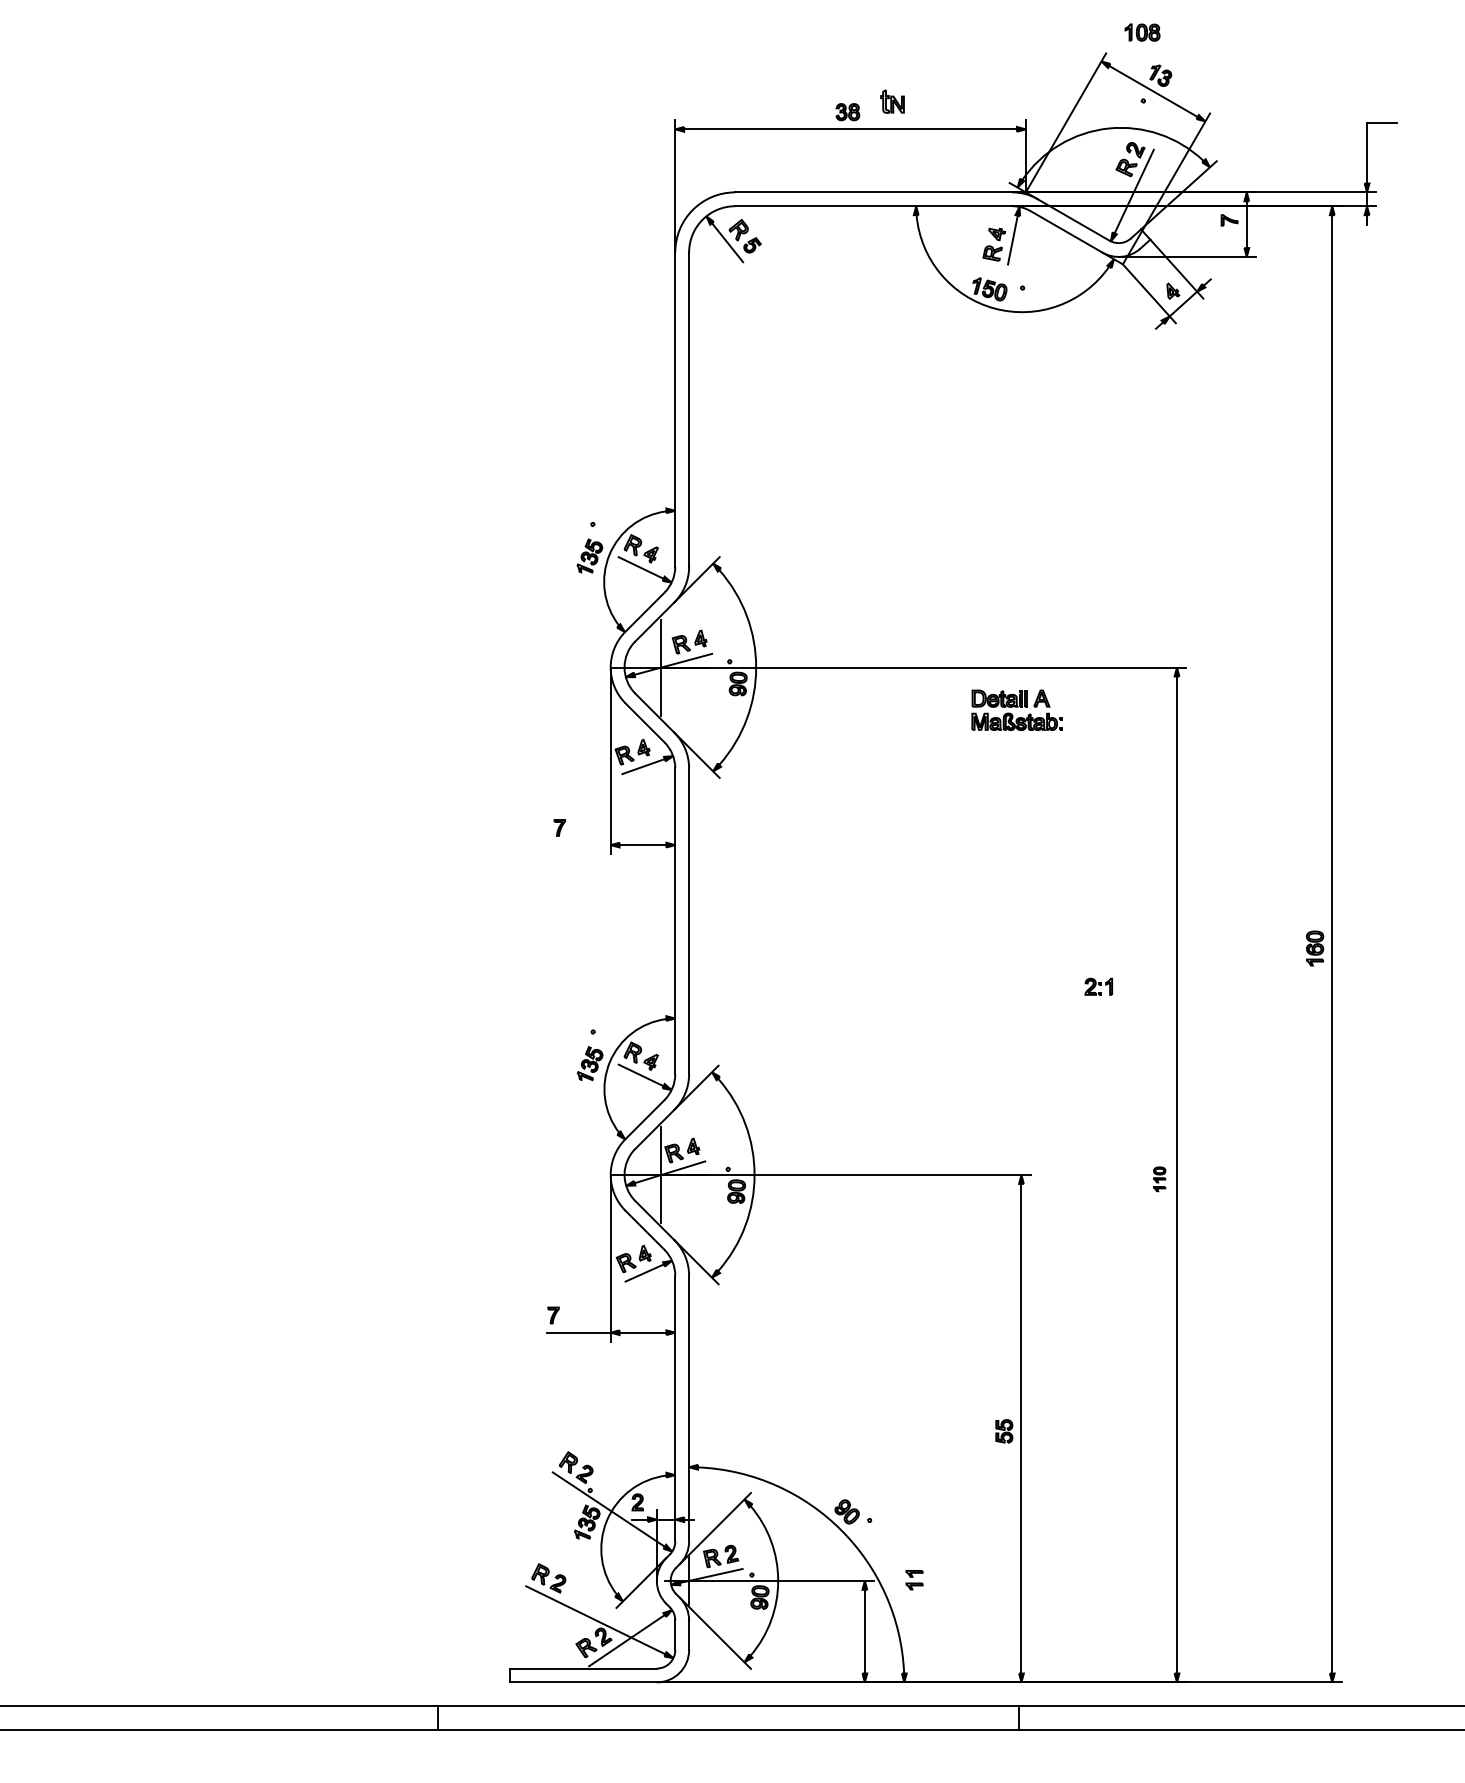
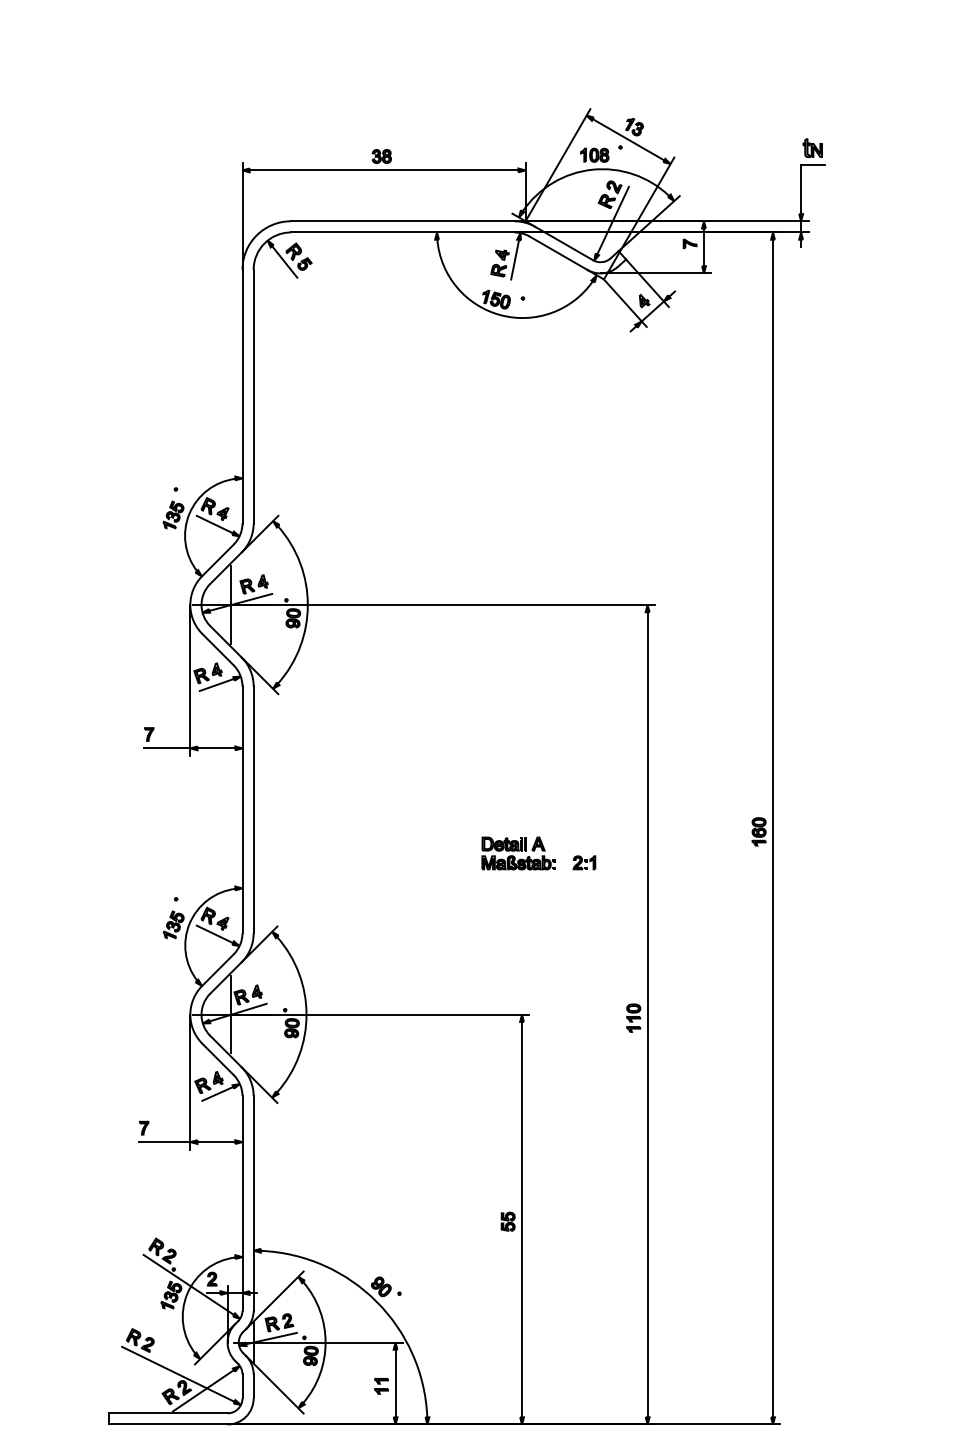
part: (1142, 32) -> (594, 155), moved
part: (892, 101) -> (812, 147), moved
part: (1016, 709) -> (518, 852), moved
line: (581, 845) -> (166, 748), added
part: (1159, 1179) -> (633, 1018), size x1.43
part: (914, 1580) -> (381, 1386), moved

